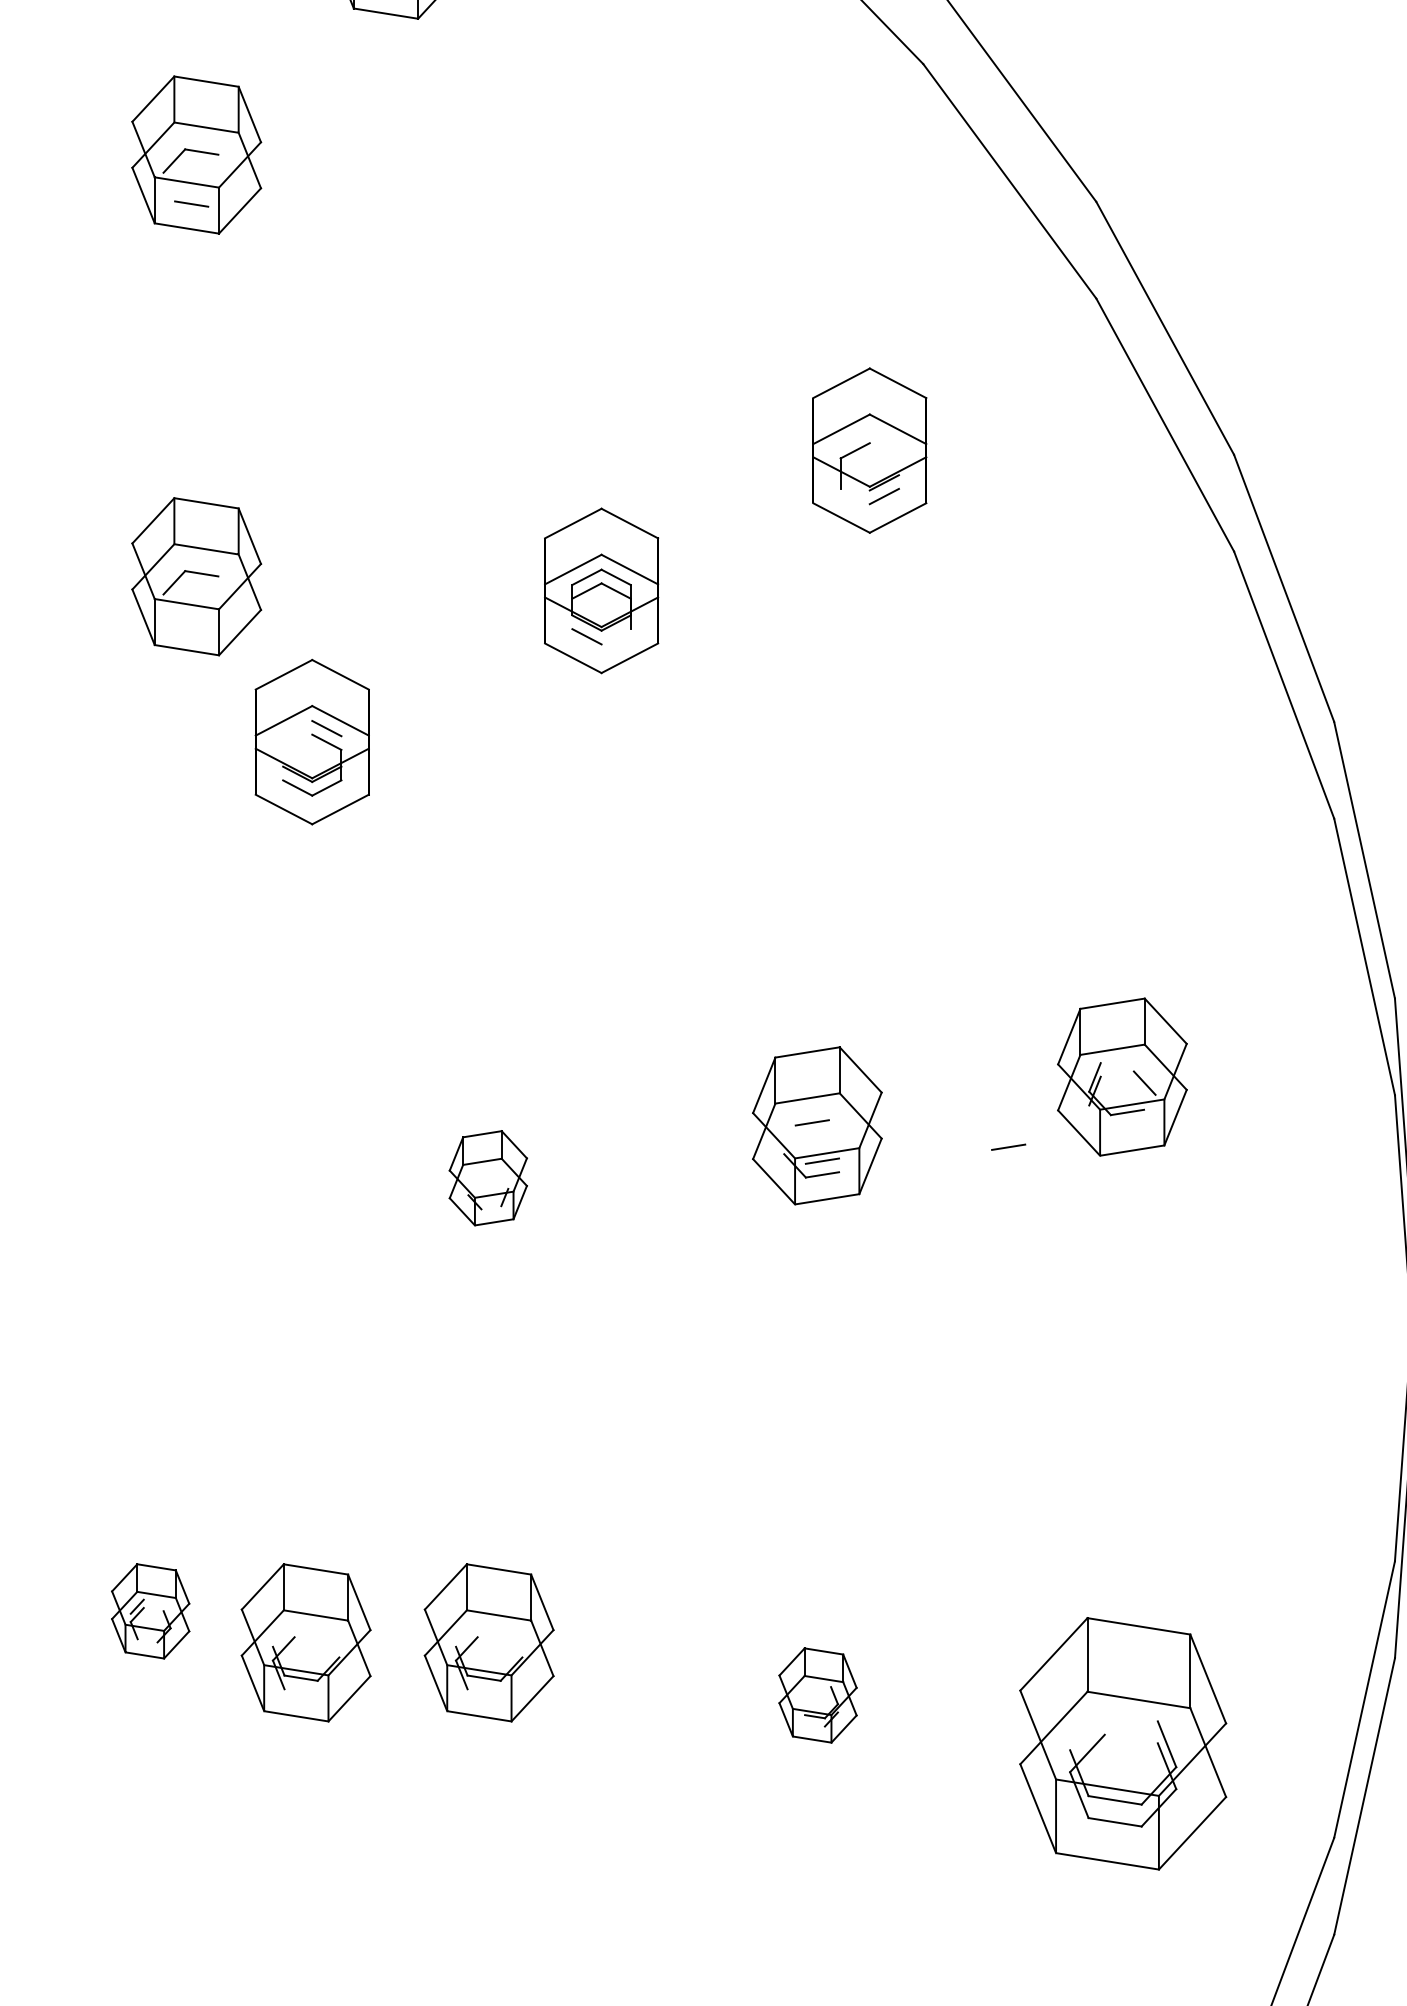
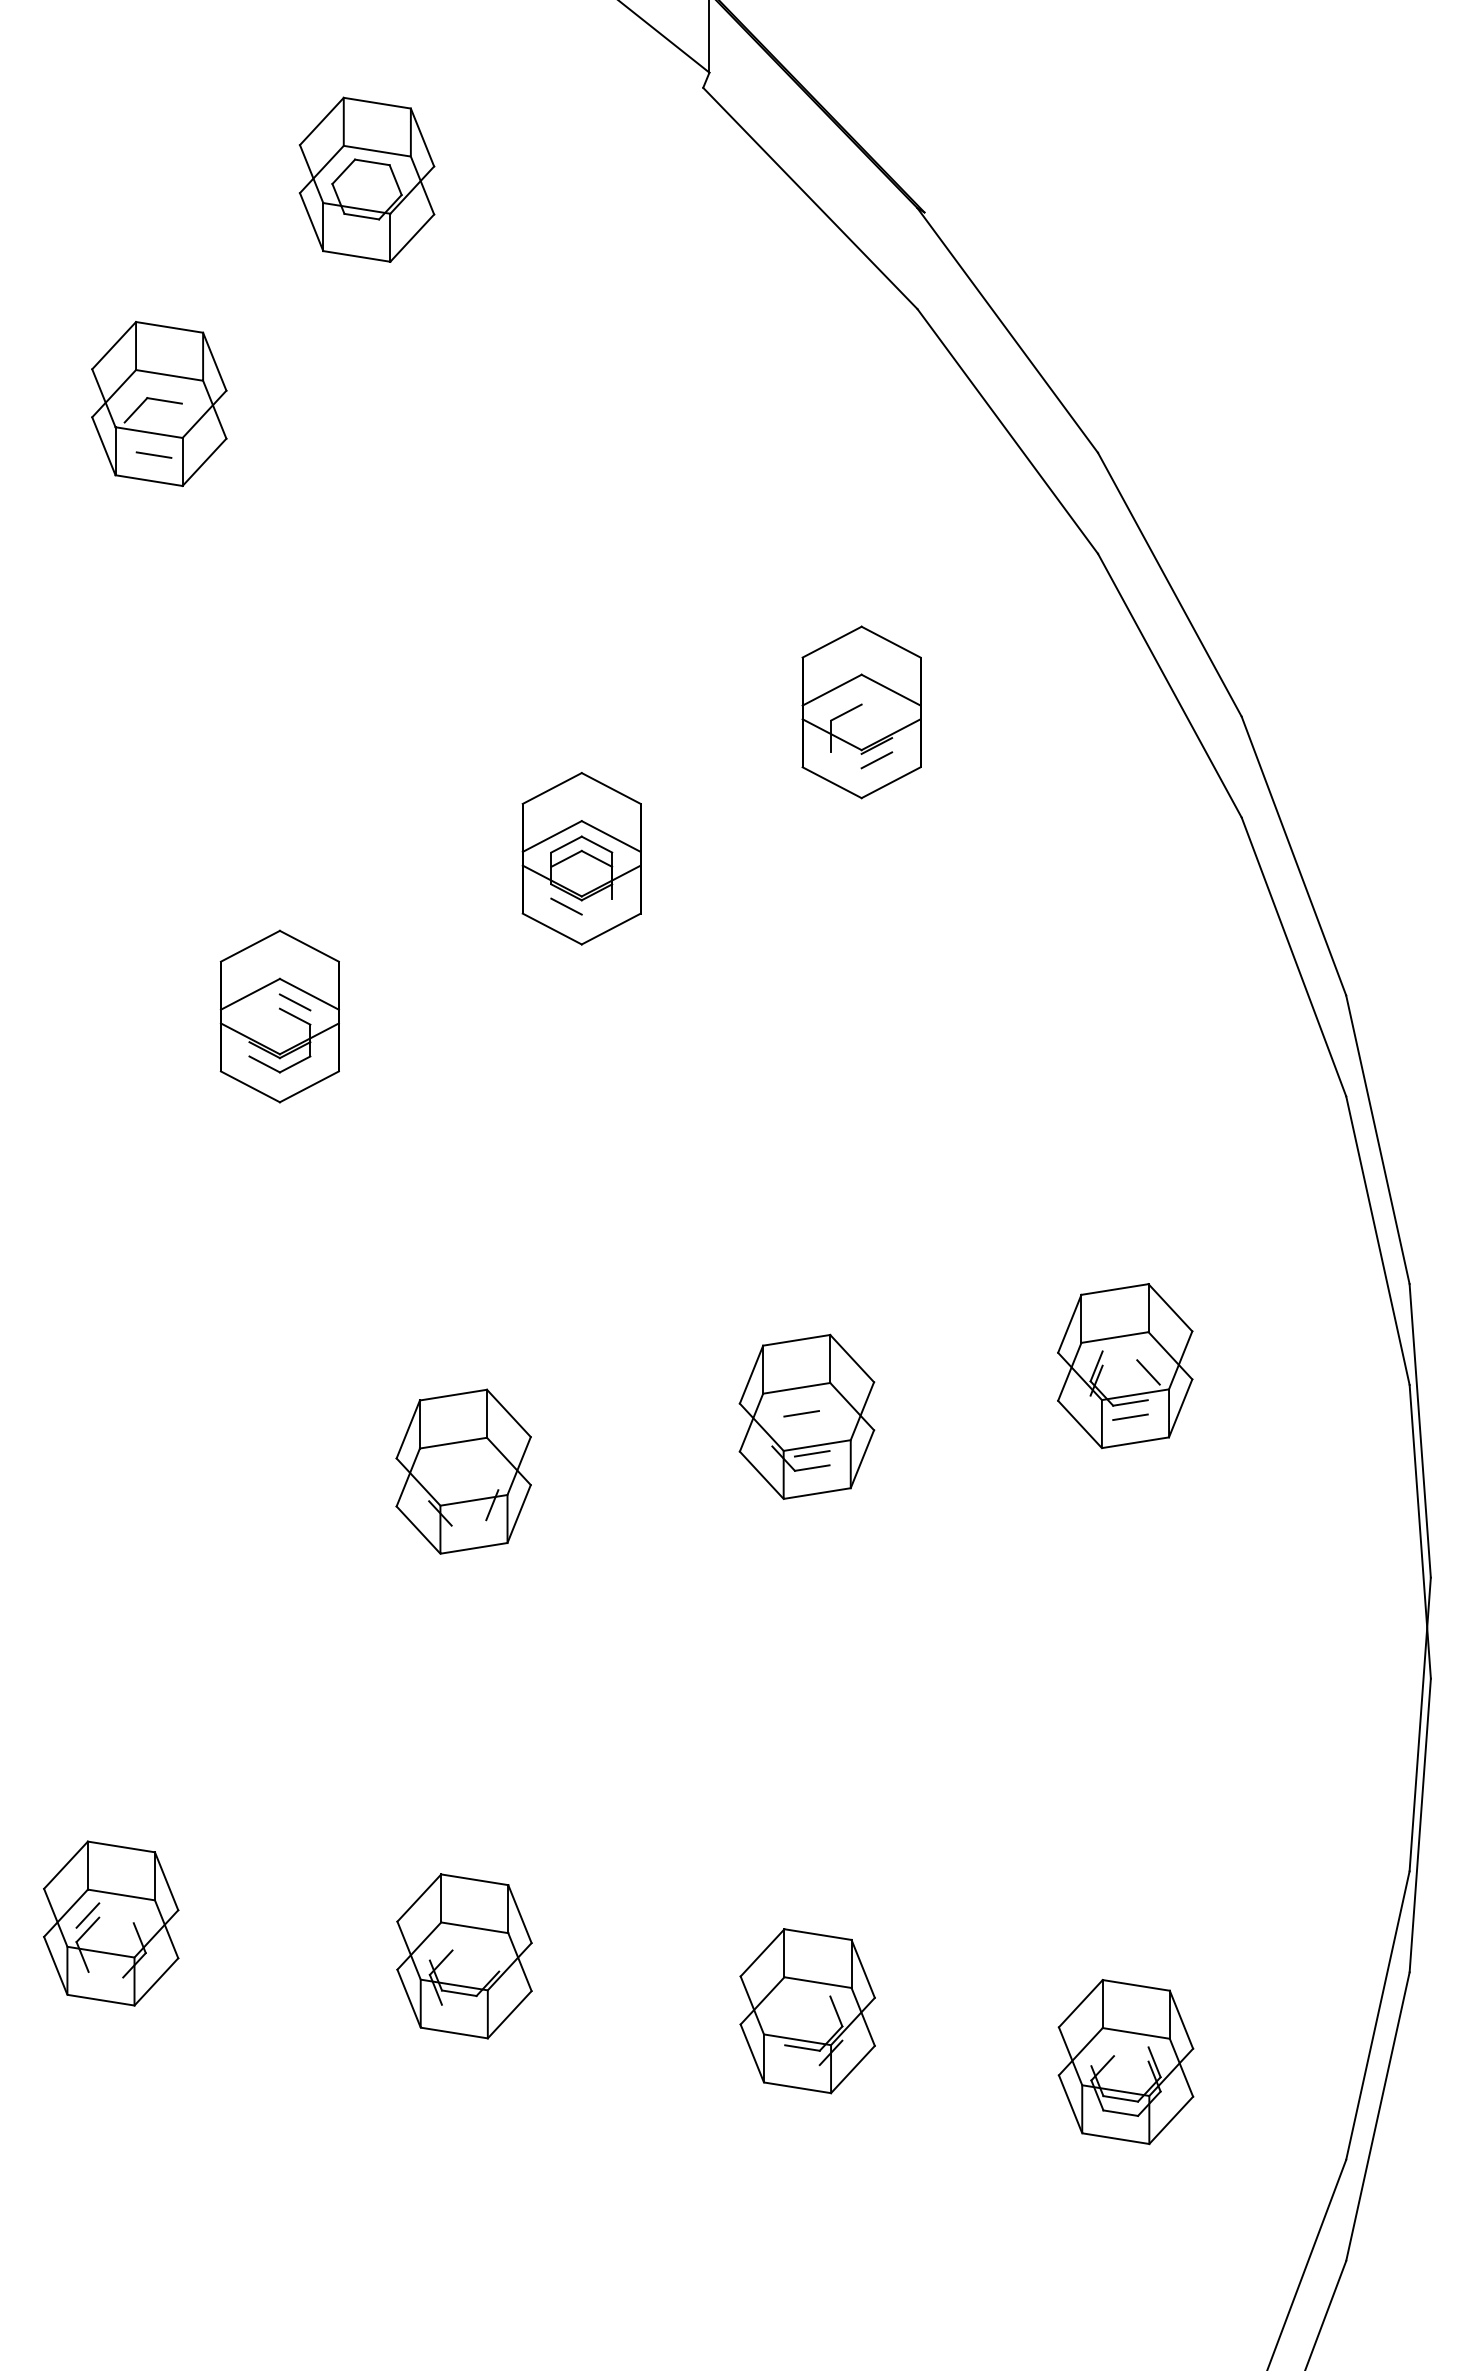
part: (196, 576) -> (159, 843), removed
line: (1008, 1146) -> (1130, 1416), moved
part: (488, 1178) -> (463, 1471), size x1.67
part: (150, 1611) -> (111, 1923), size x1.67
part: (306, 1642) -> (273, 1956), removed
part: (817, 1695) -> (807, 2011), size x1.67
part: (1122, 1744) -> (1125, 2062), size x0.62

